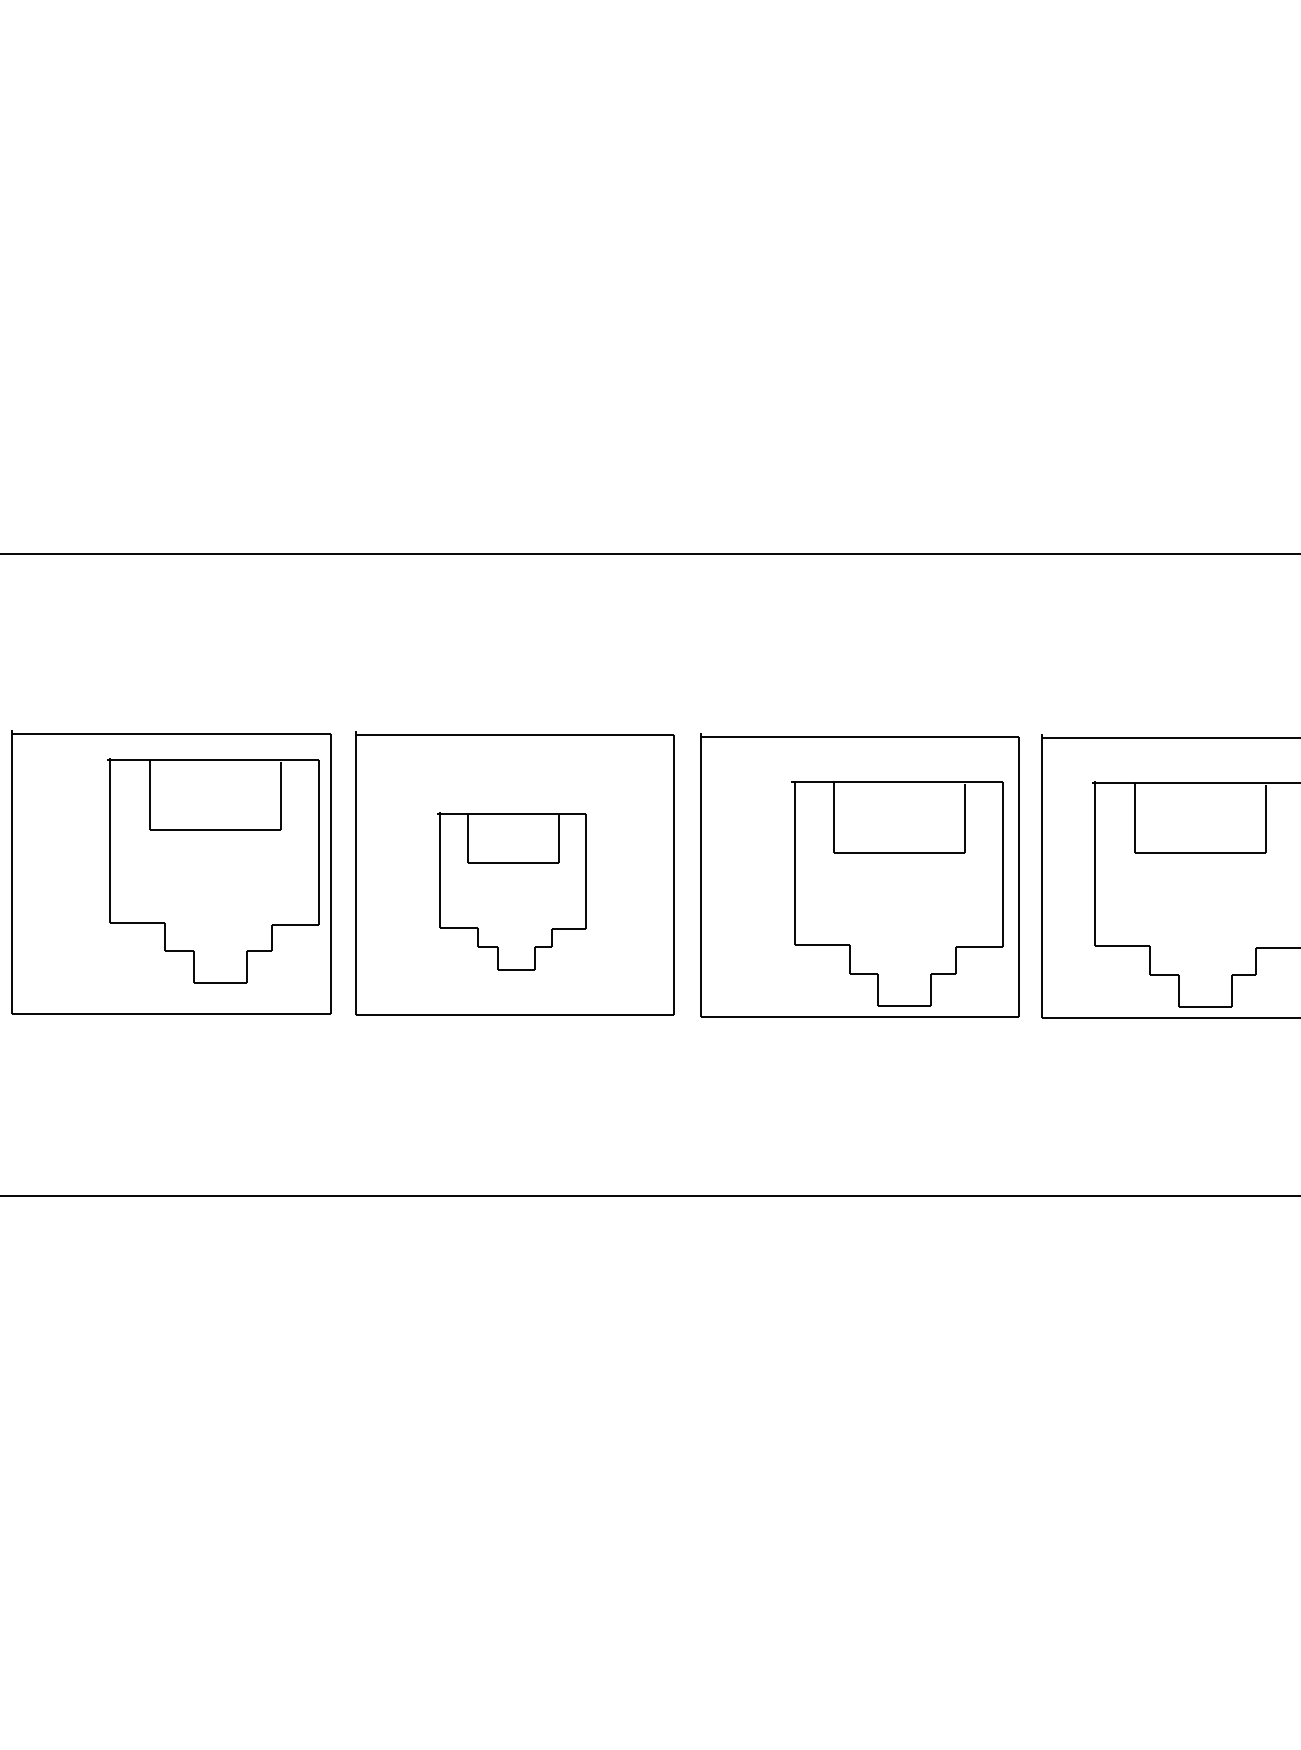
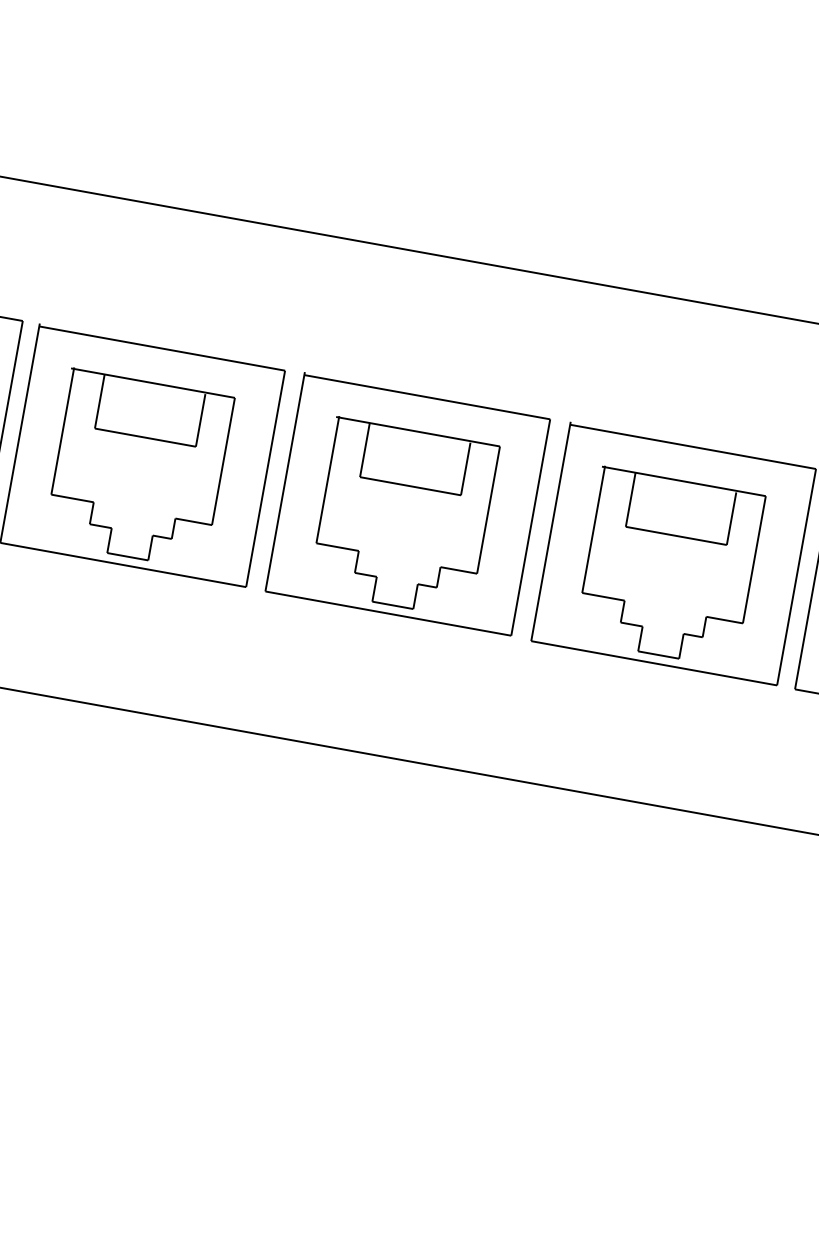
part: (213, 870) -> (138, 468), moved
part: (511, 891) -> (402, 517), size x1.43
part: (897, 893) -> (668, 567), moved

